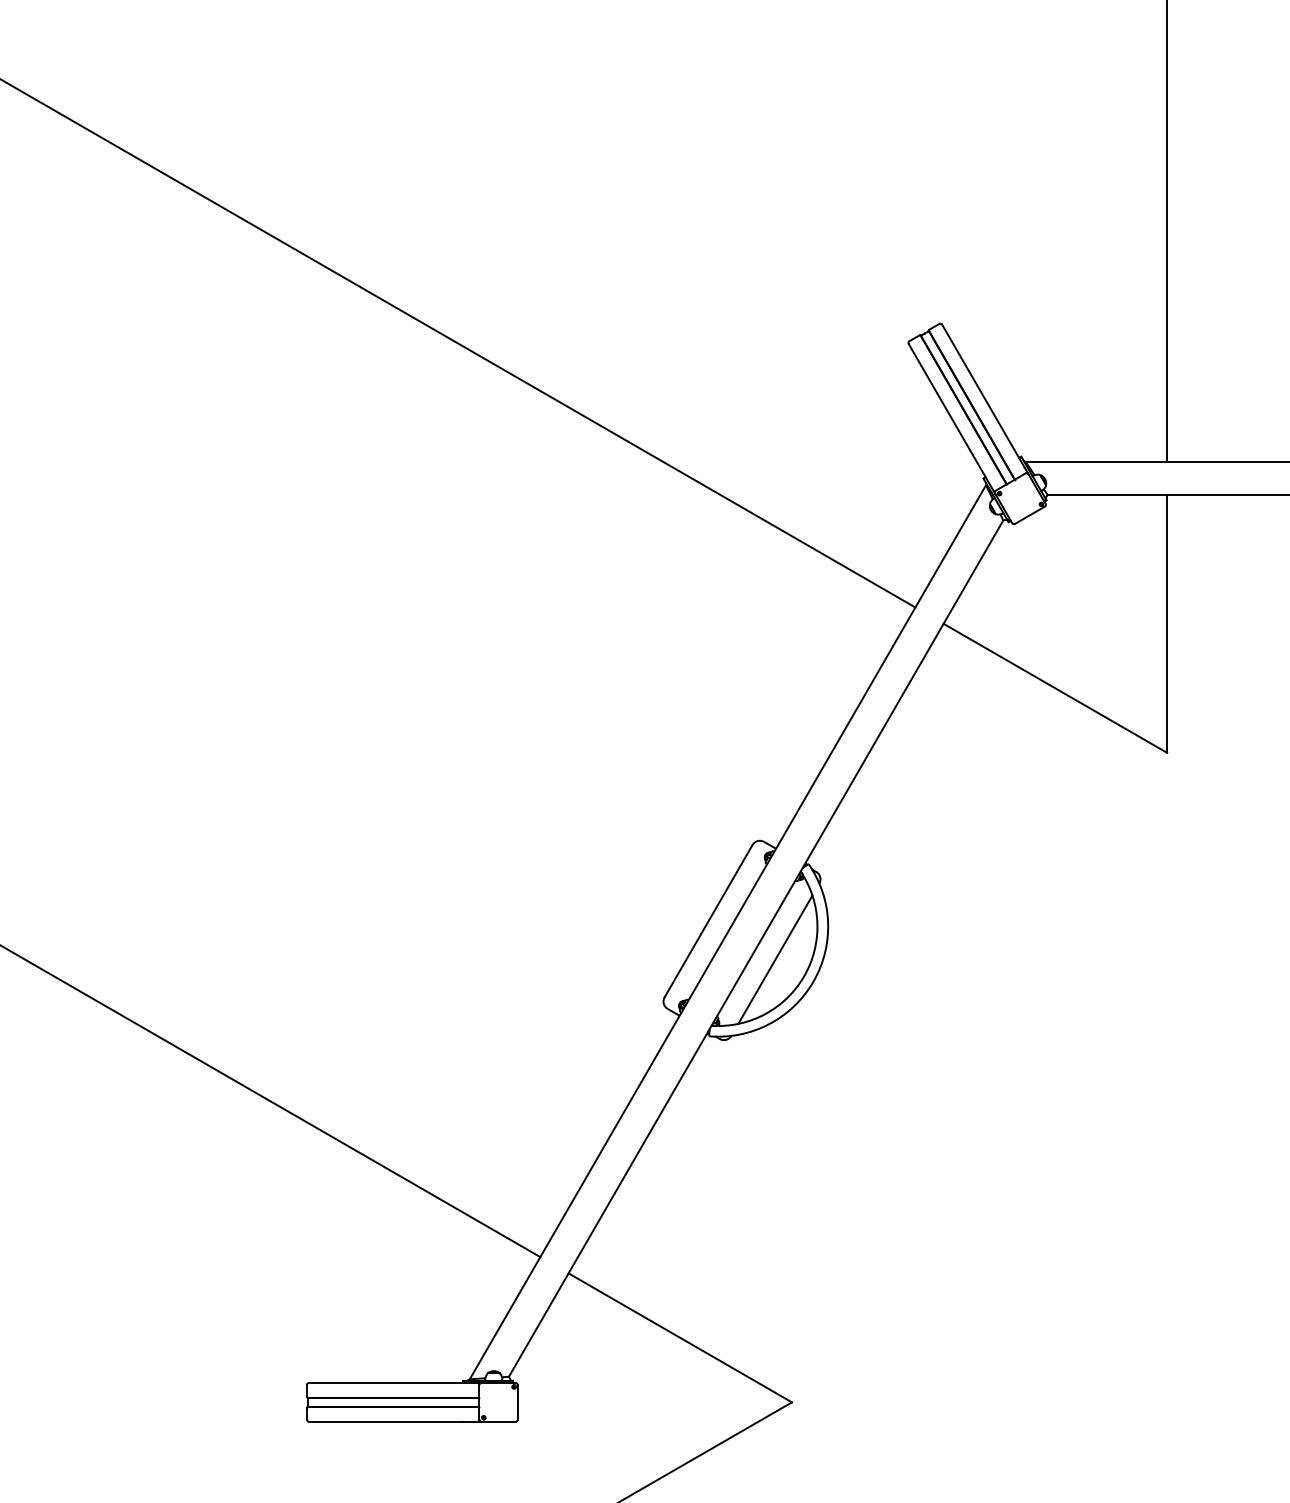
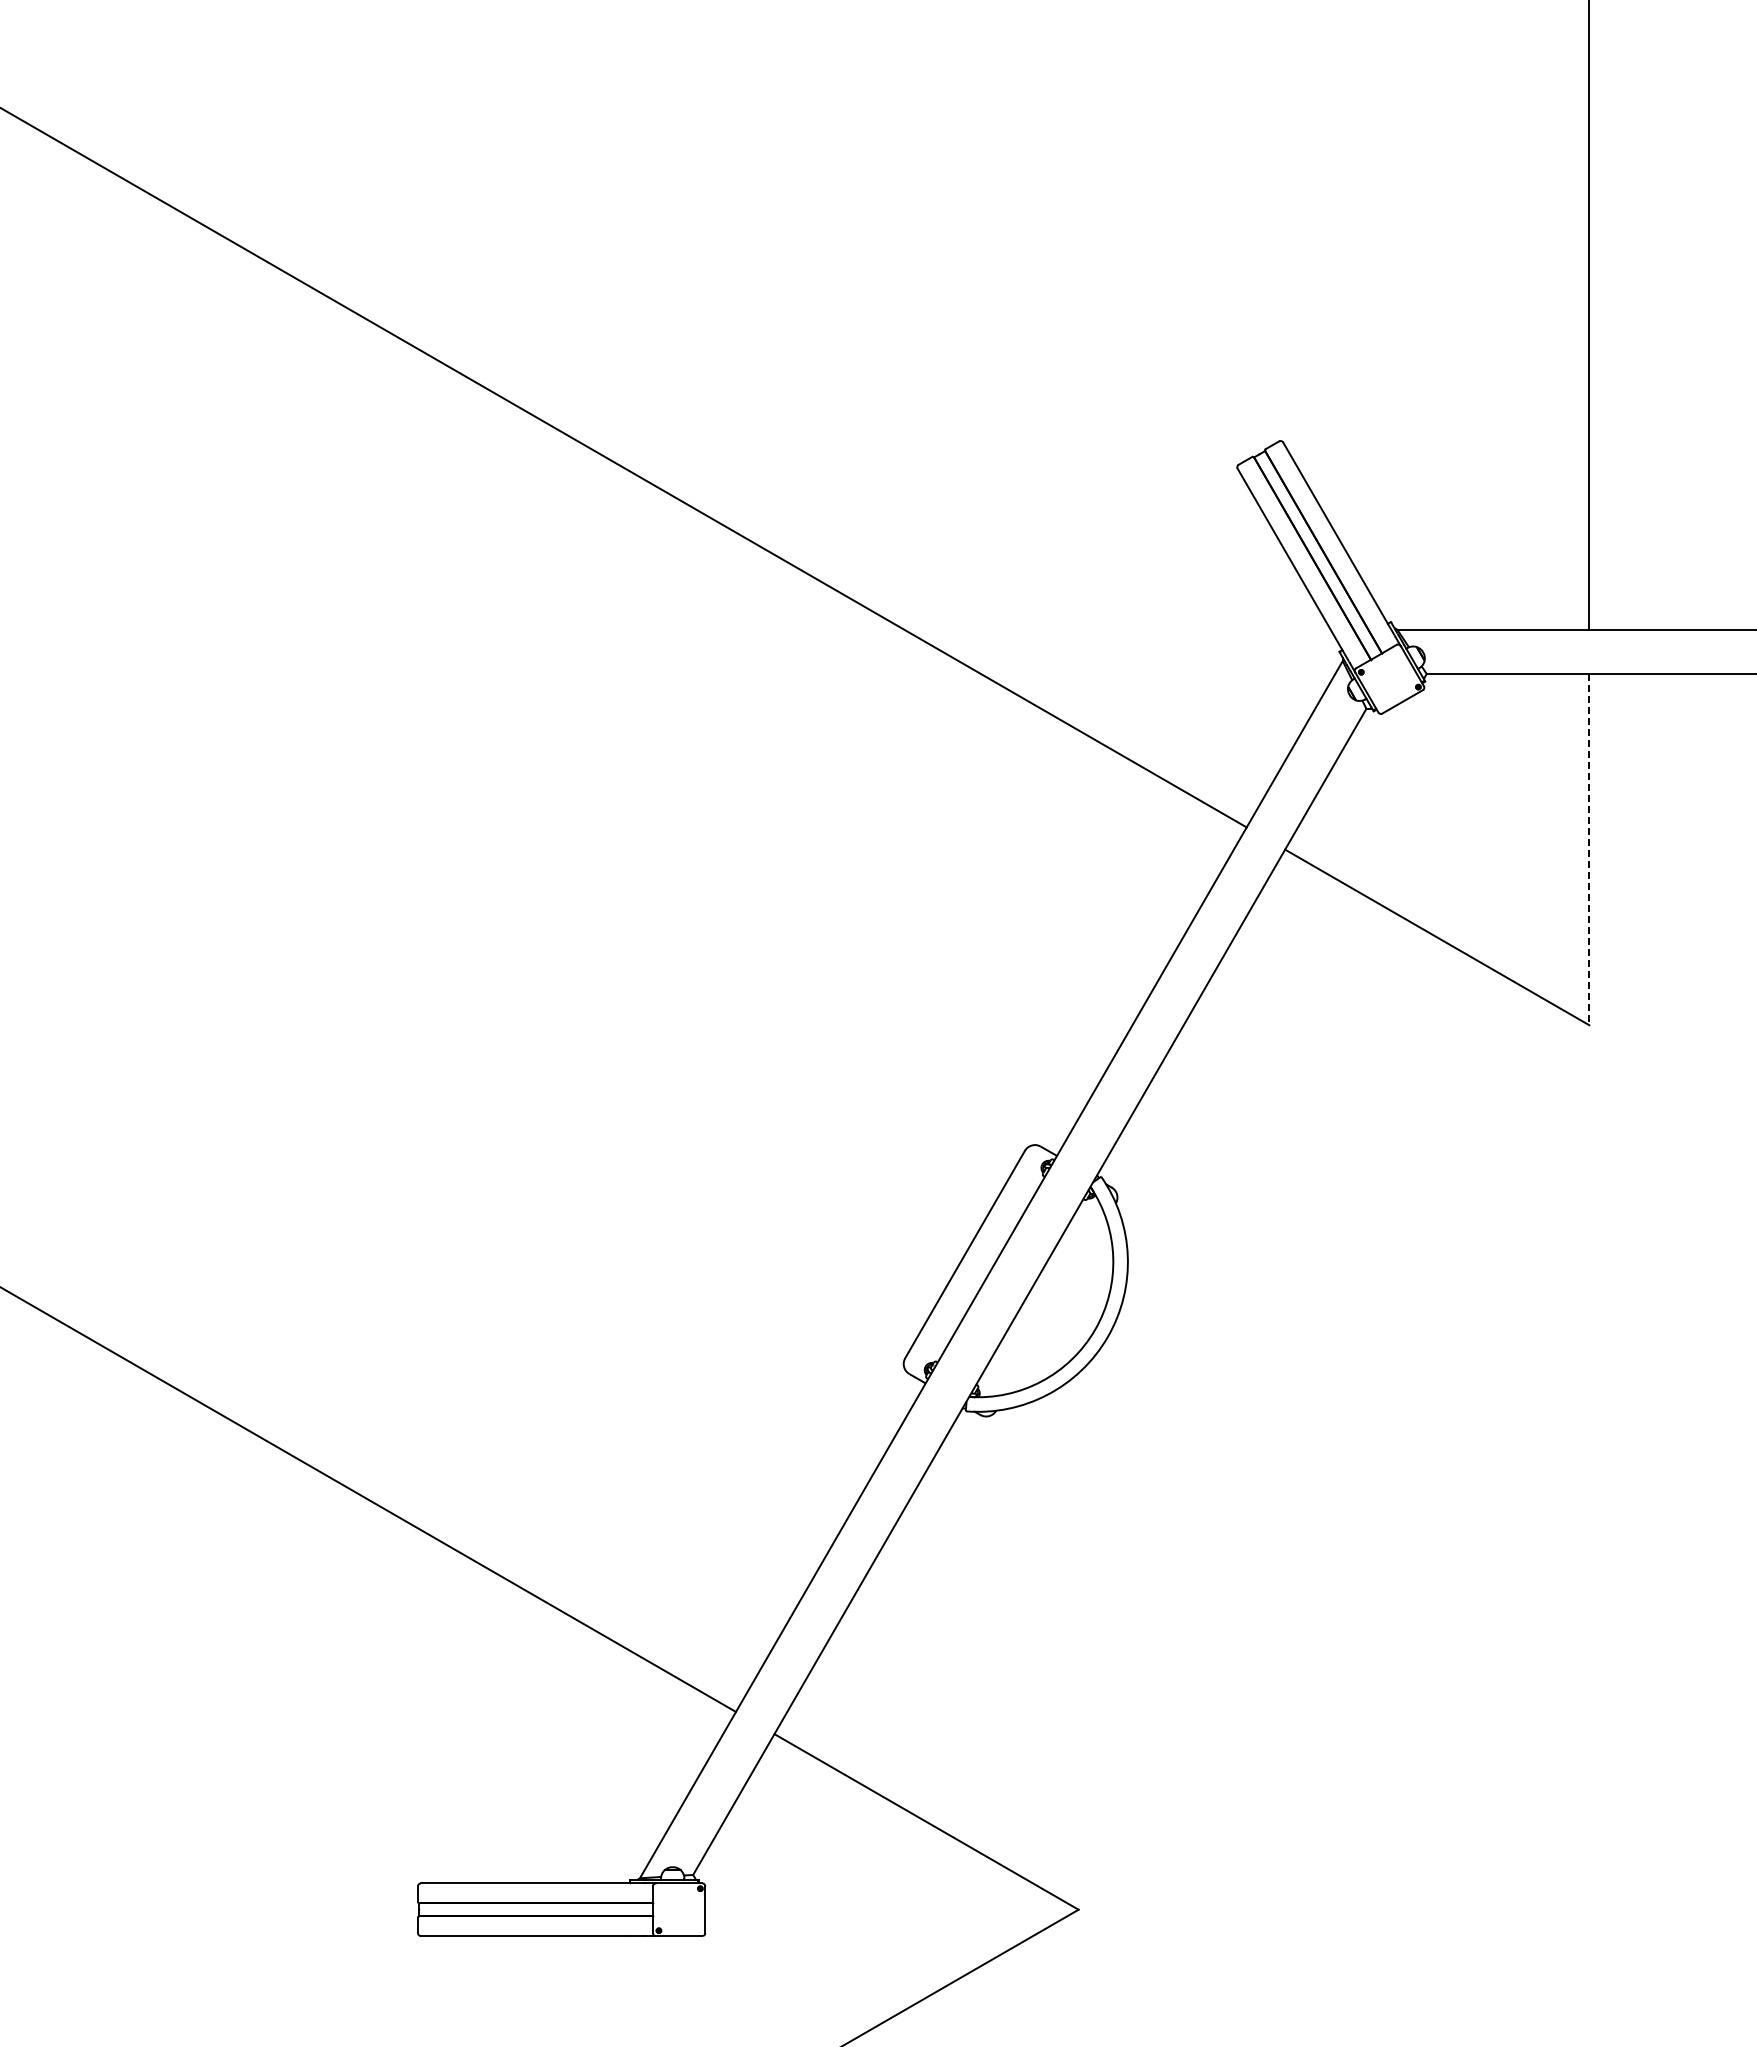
line: (1167, 623) -> (1589, 849), solid -> dashed
line: (774, 959) -> (1055, 1306), removed

